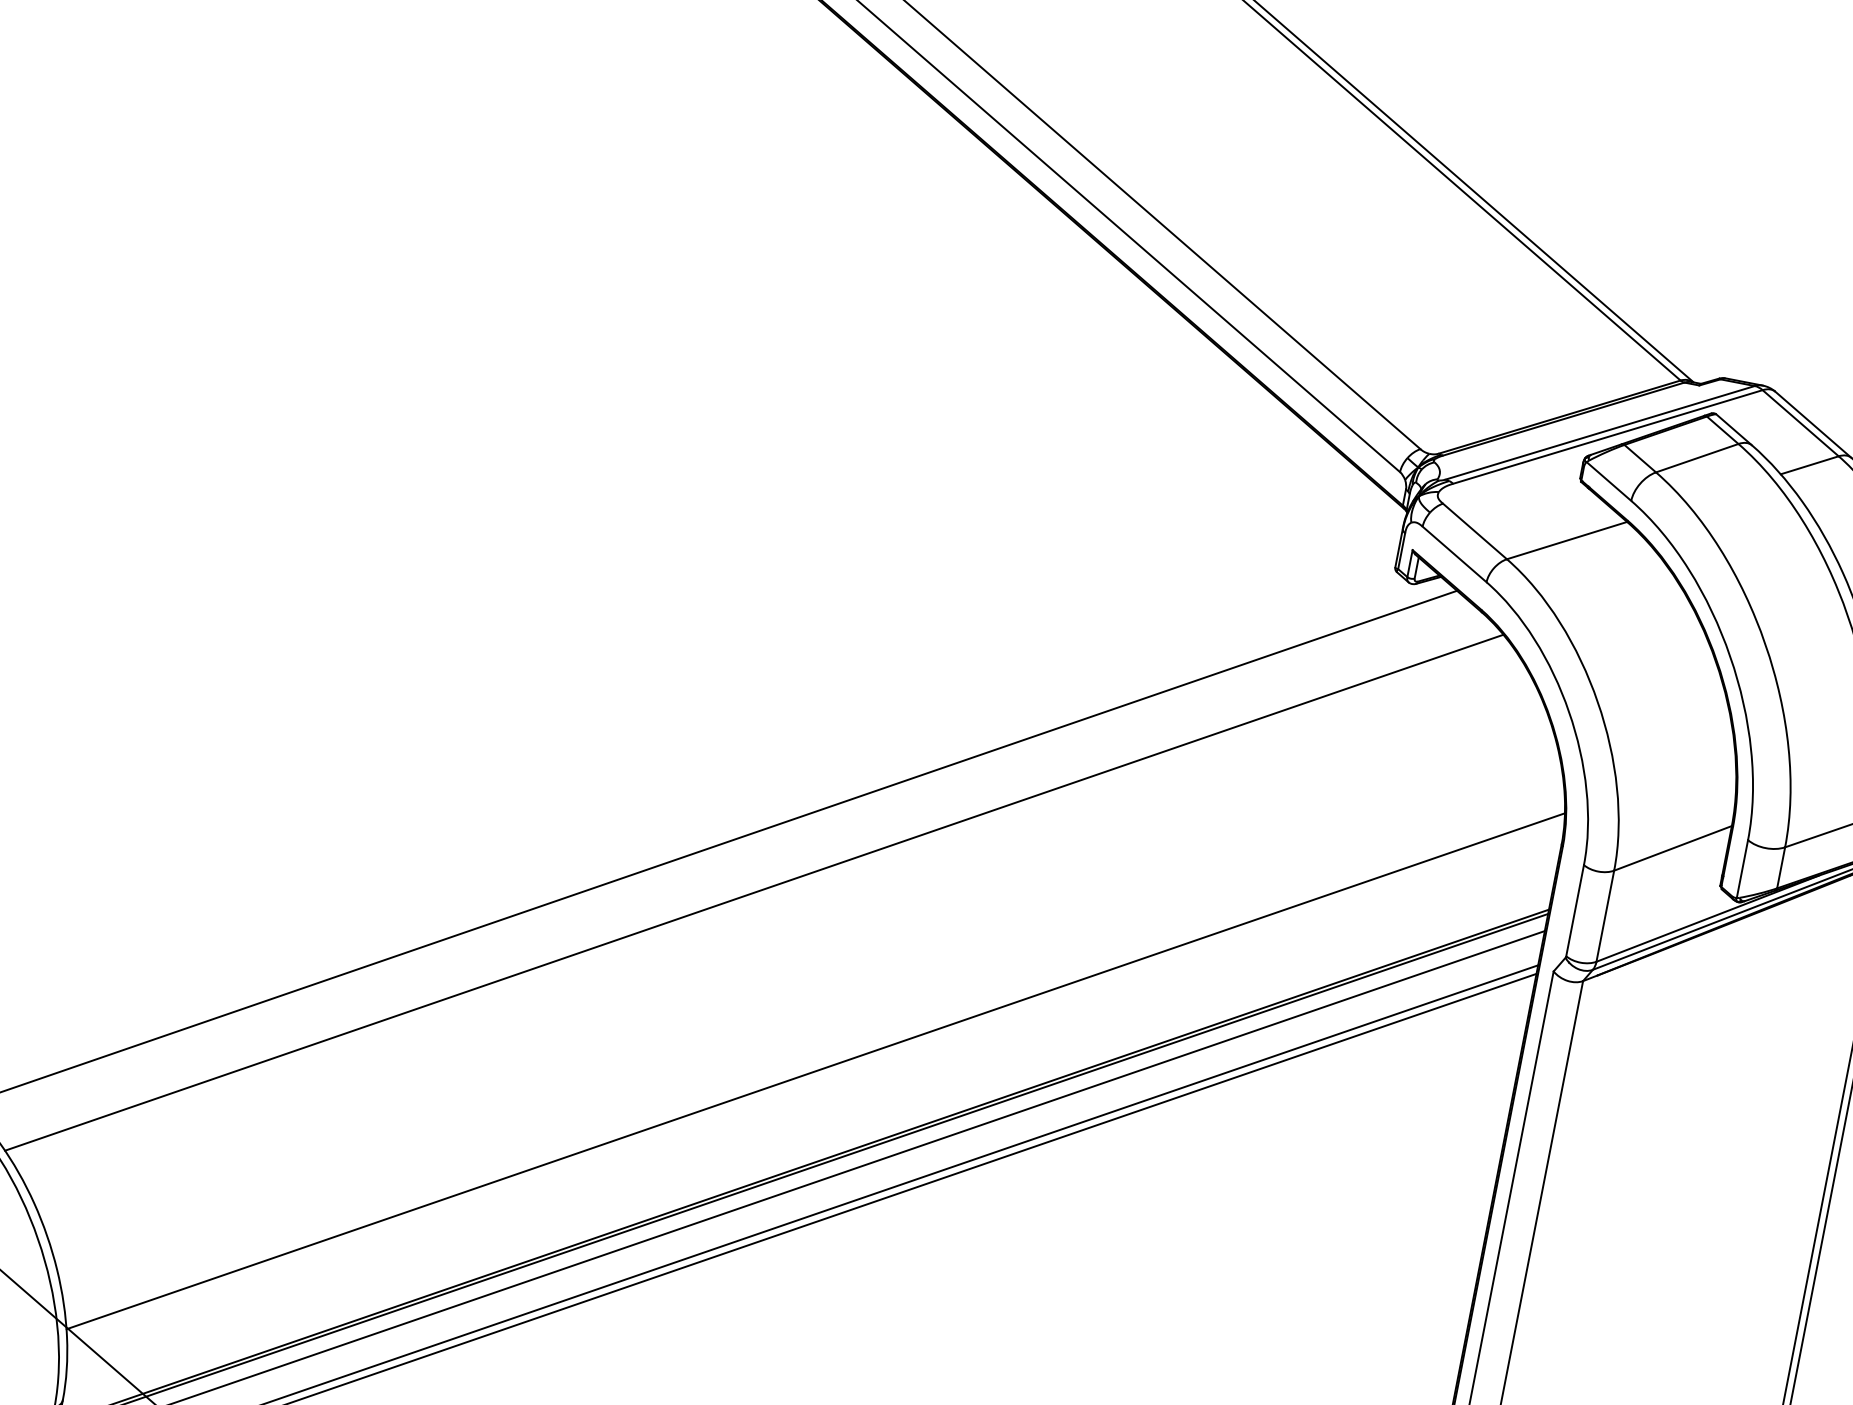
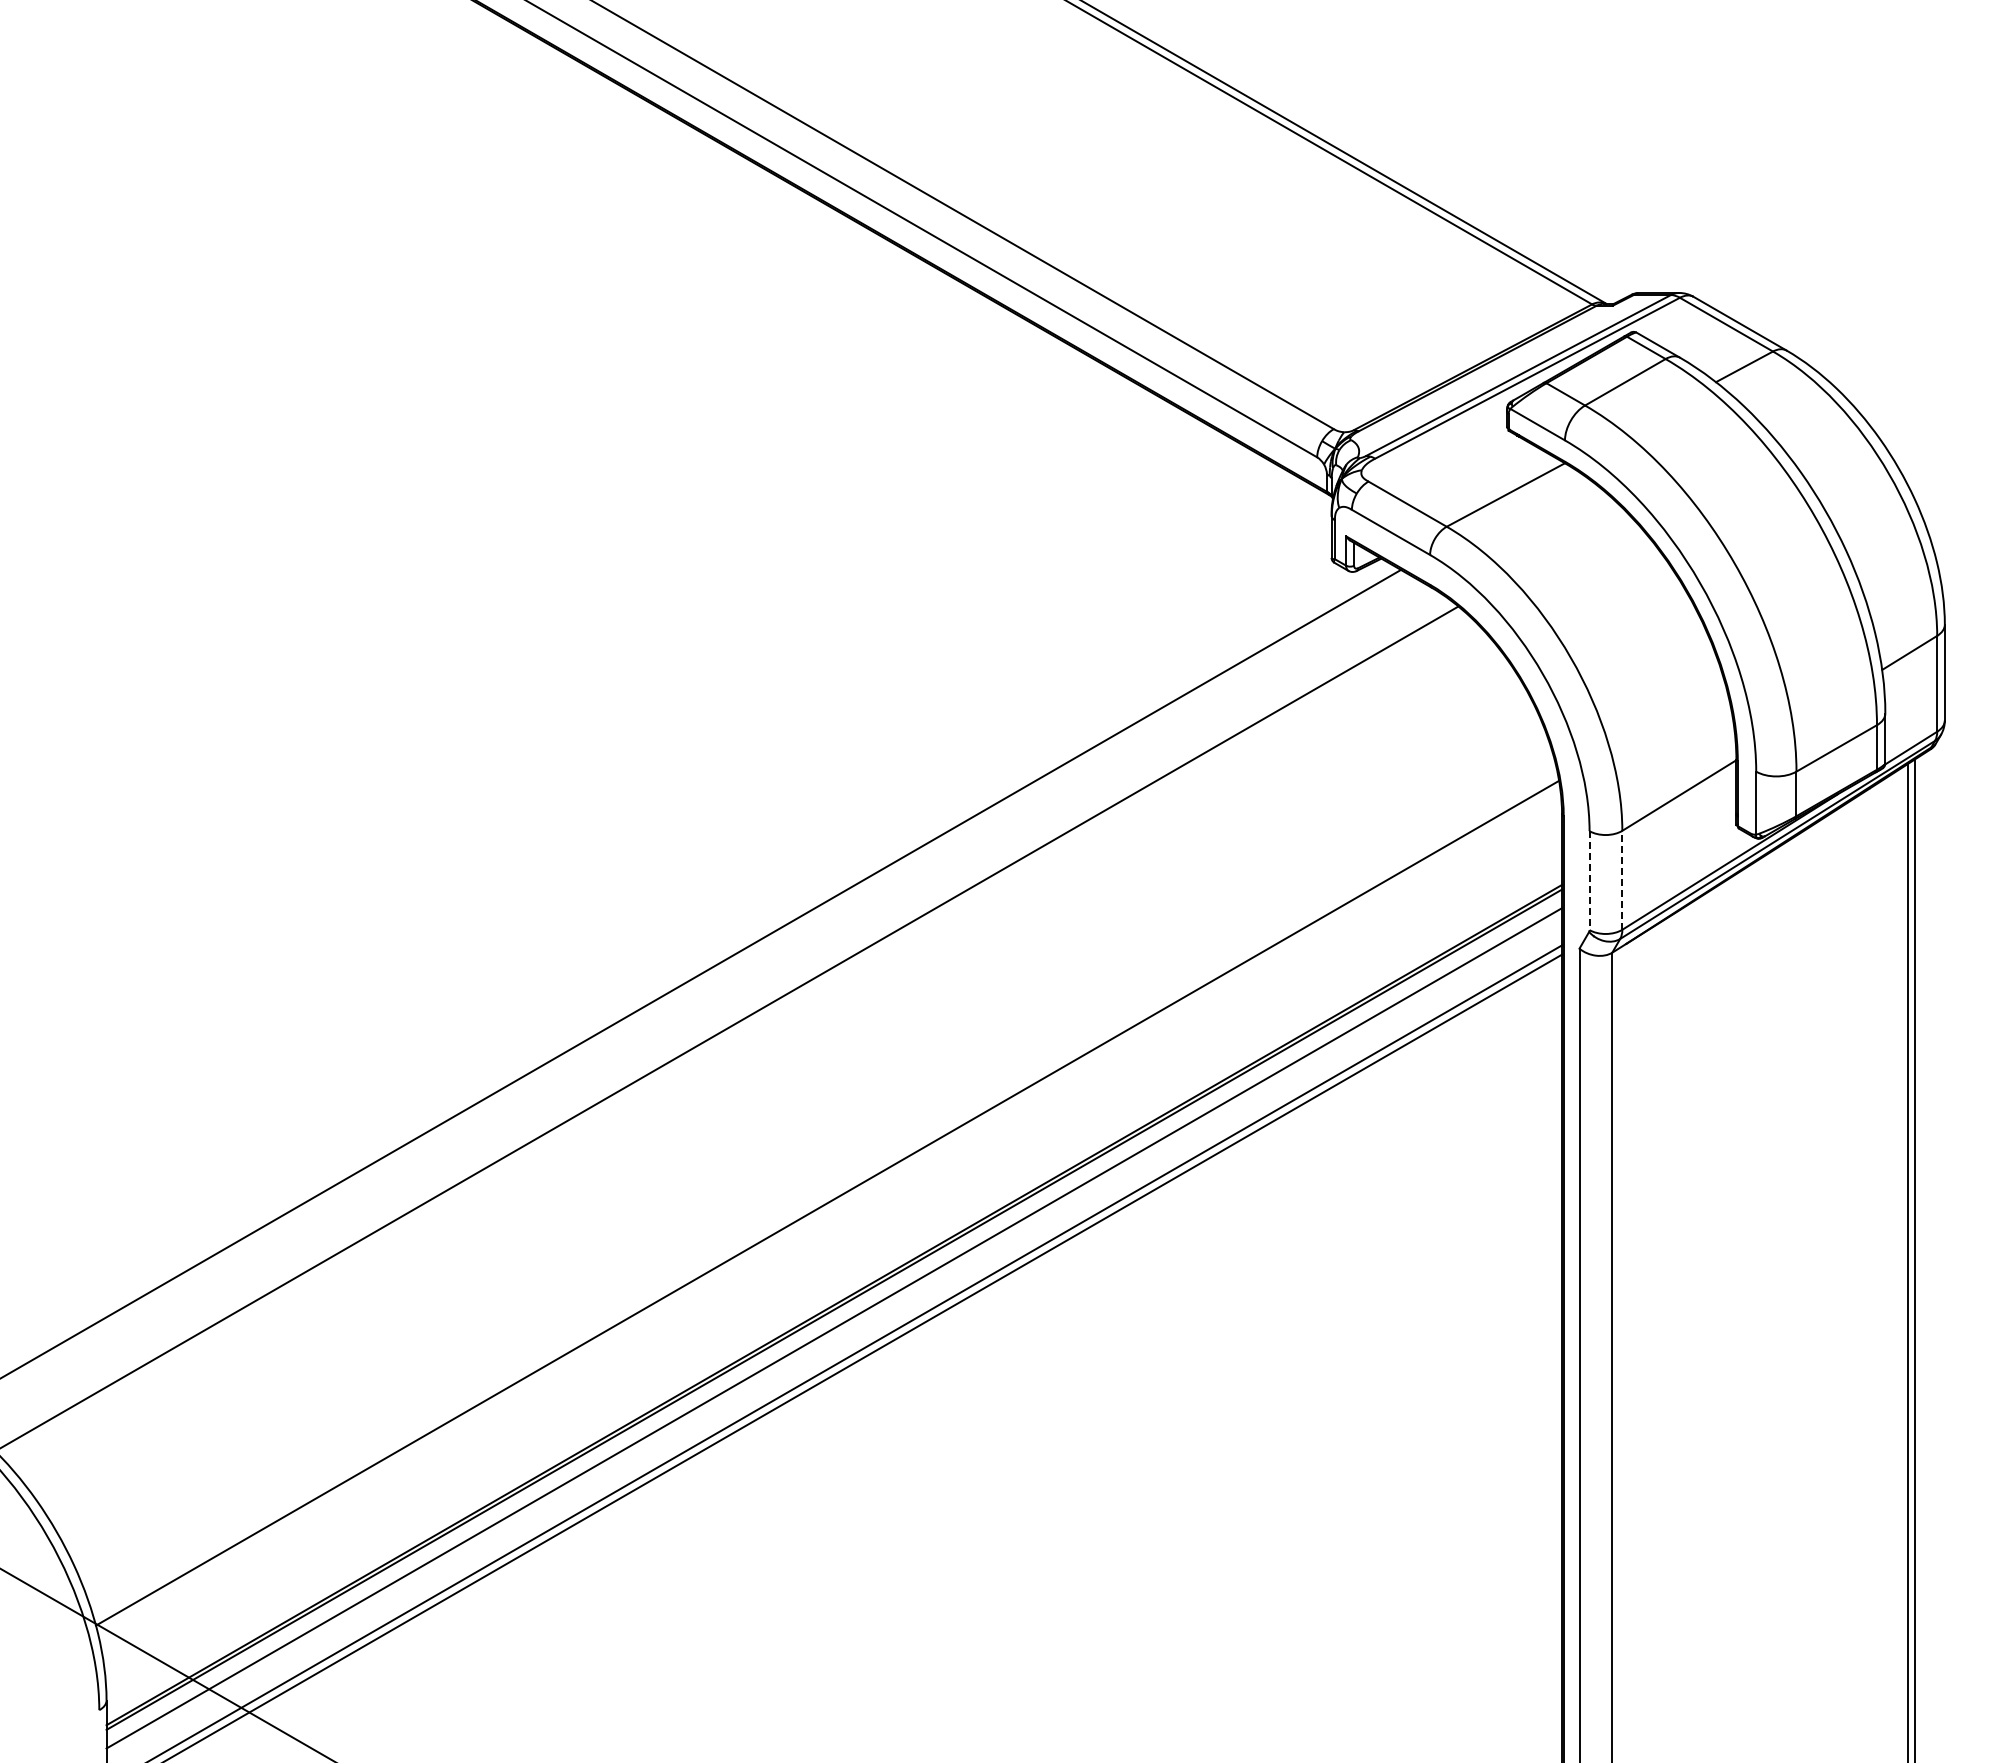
line: (1574, 911) -> (1589, 881), solid -> dashed
line: (1605, 915) -> (1622, 879), solid -> dashed

